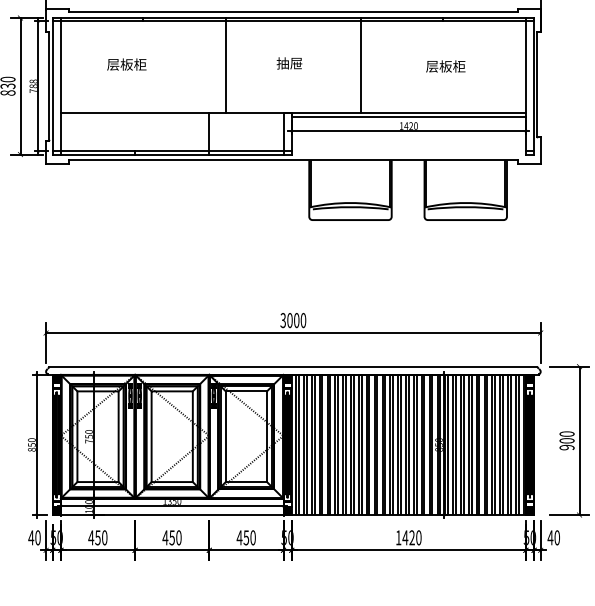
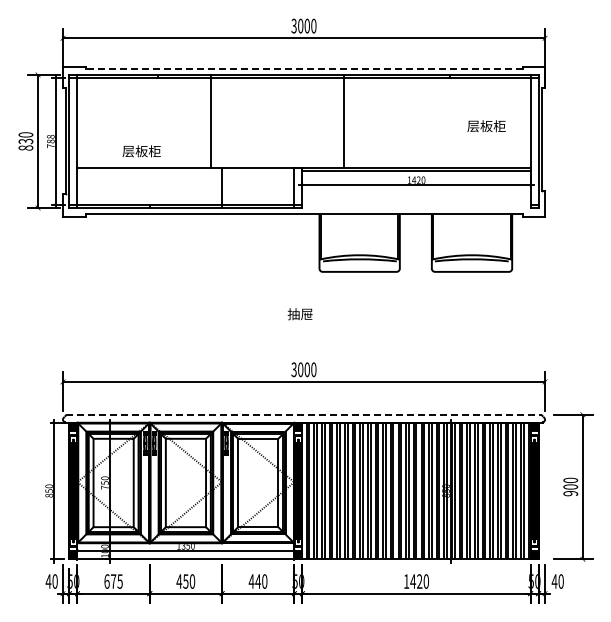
line: (293, 12) -> (304, 69), solid -> dashed
text: (288, 63) -> (299, 314), moved
text: (126, 64) -> (141, 151), moved
line: (226, 64) -> (211, 120), moved
line: (360, 64) -> (343, 120), moved
text: (445, 66) -> (486, 126), moved
line: (293, 366) -> (304, 414), solid -> dashed
text: (97, 537) -> (113, 581), 450 -> 675
text: (246, 537) -> (258, 581), 450 -> 440

